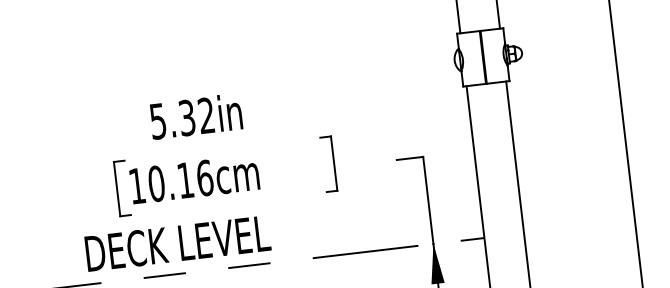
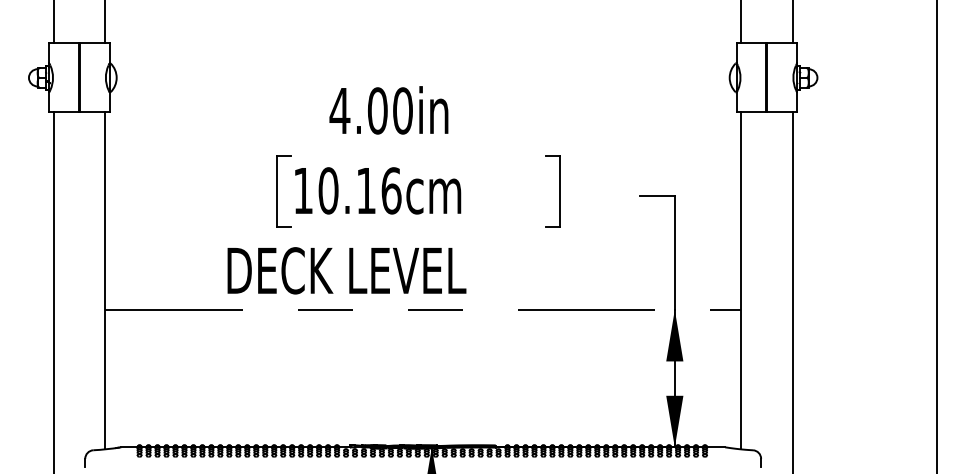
text: (181, 118) -> (370, 110), 5.32in -> 4.00in

